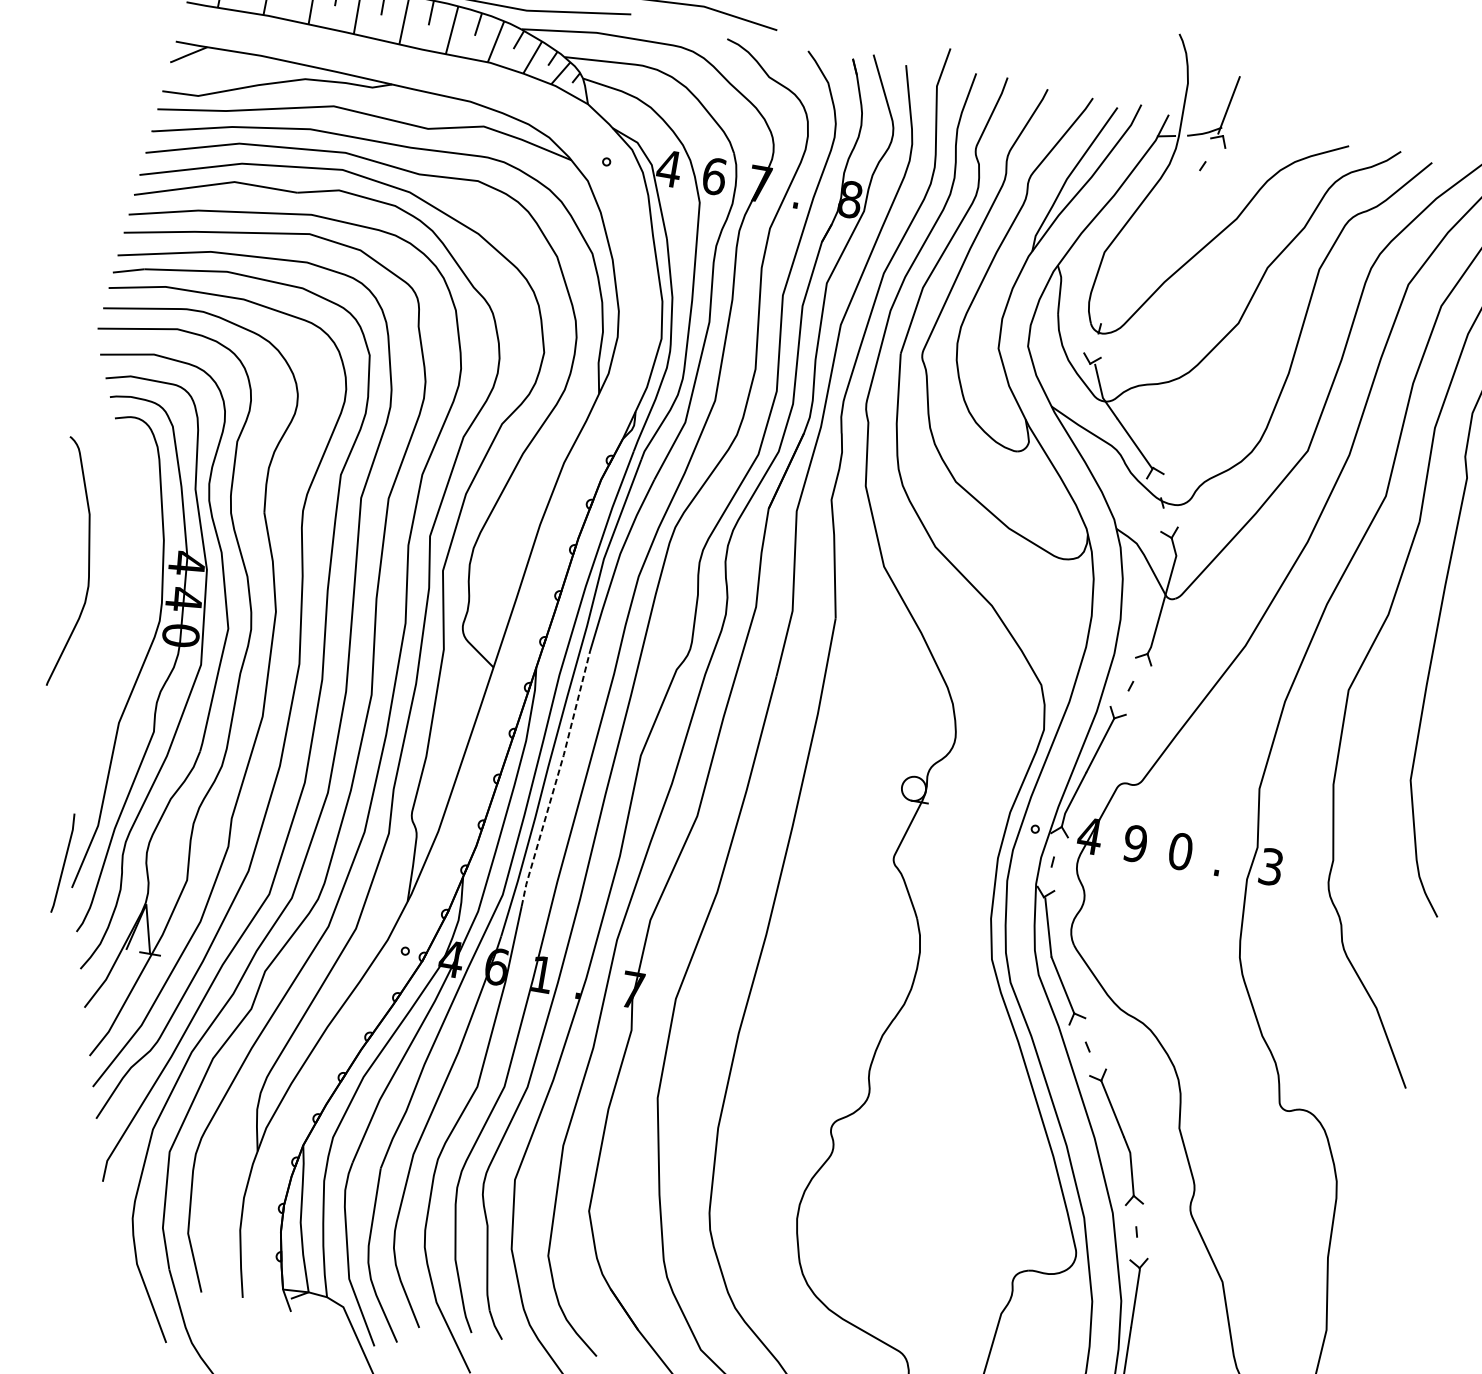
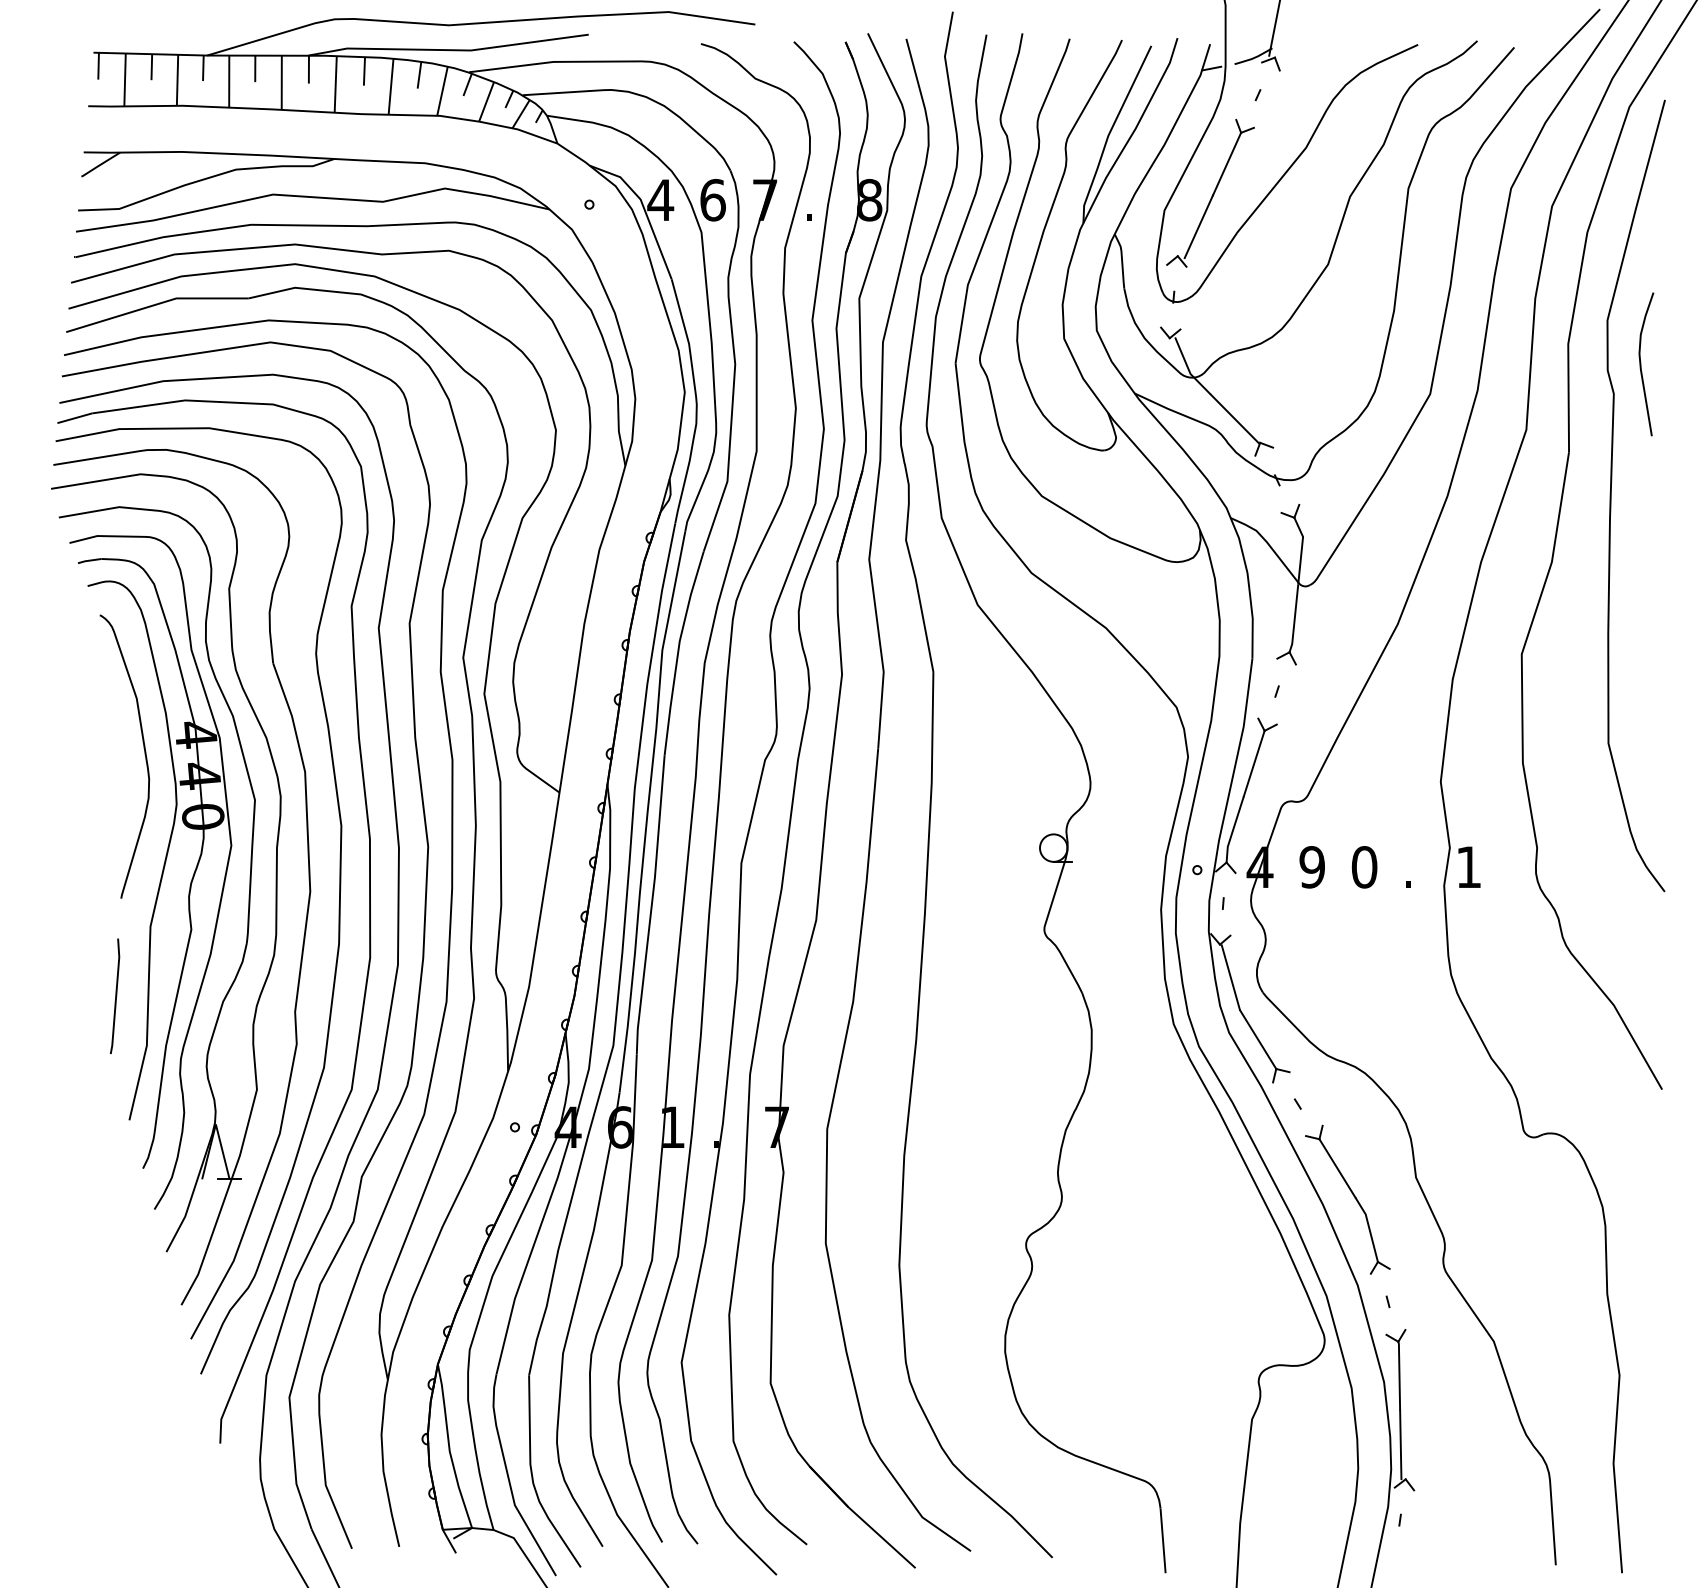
part: (1146, 244) -> (1210, 193), added
curve: (88, 564) -> (144, 754), moved
line: (556, 778) -> (651, 905), dashed -> solid
line: (63, 863) -> (115, 996), moved
text: (1270, 867) -> (1468, 867), 3 -> 1

